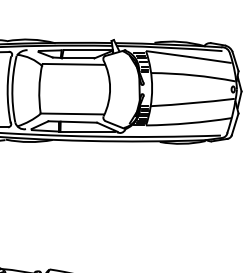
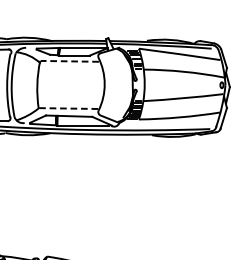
line: (73, 64) -> (69, 61), solid -> dashed
line: (71, 113) -> (67, 108), solid -> dashed

